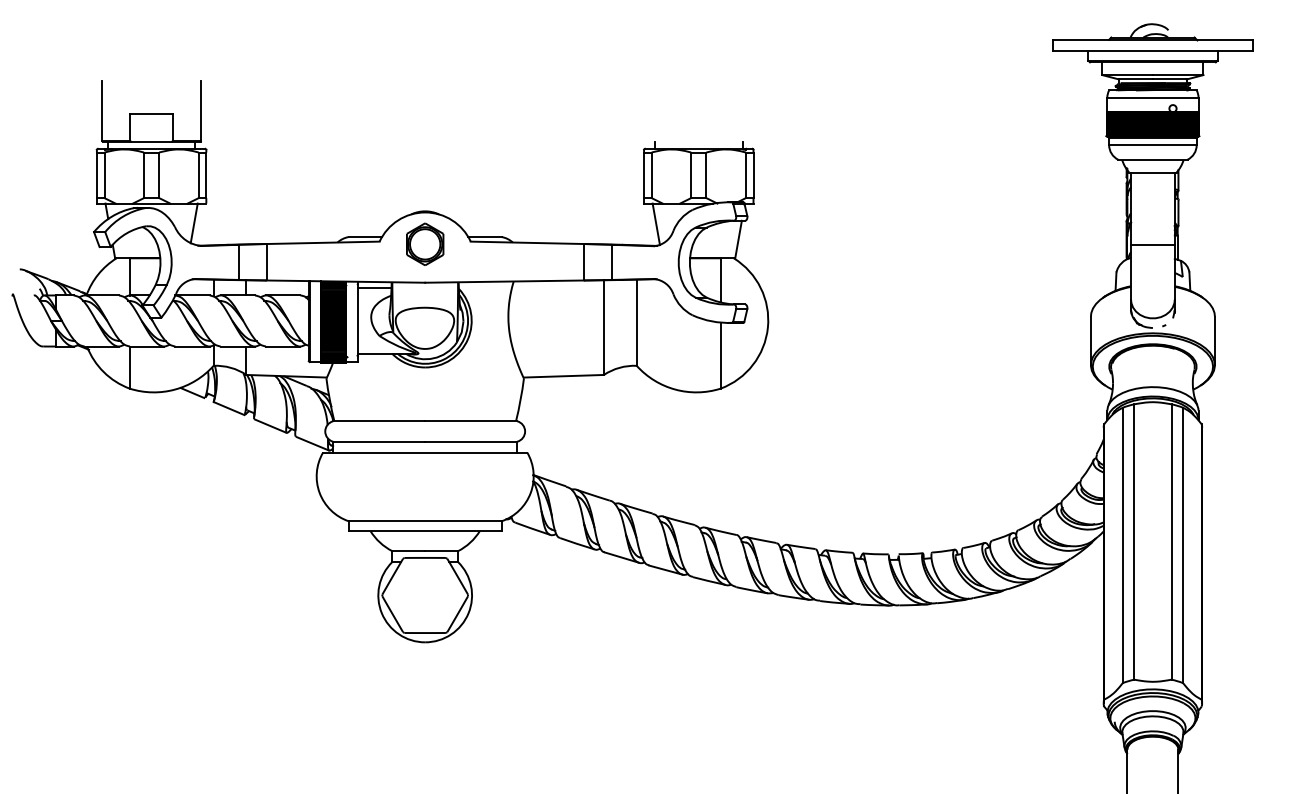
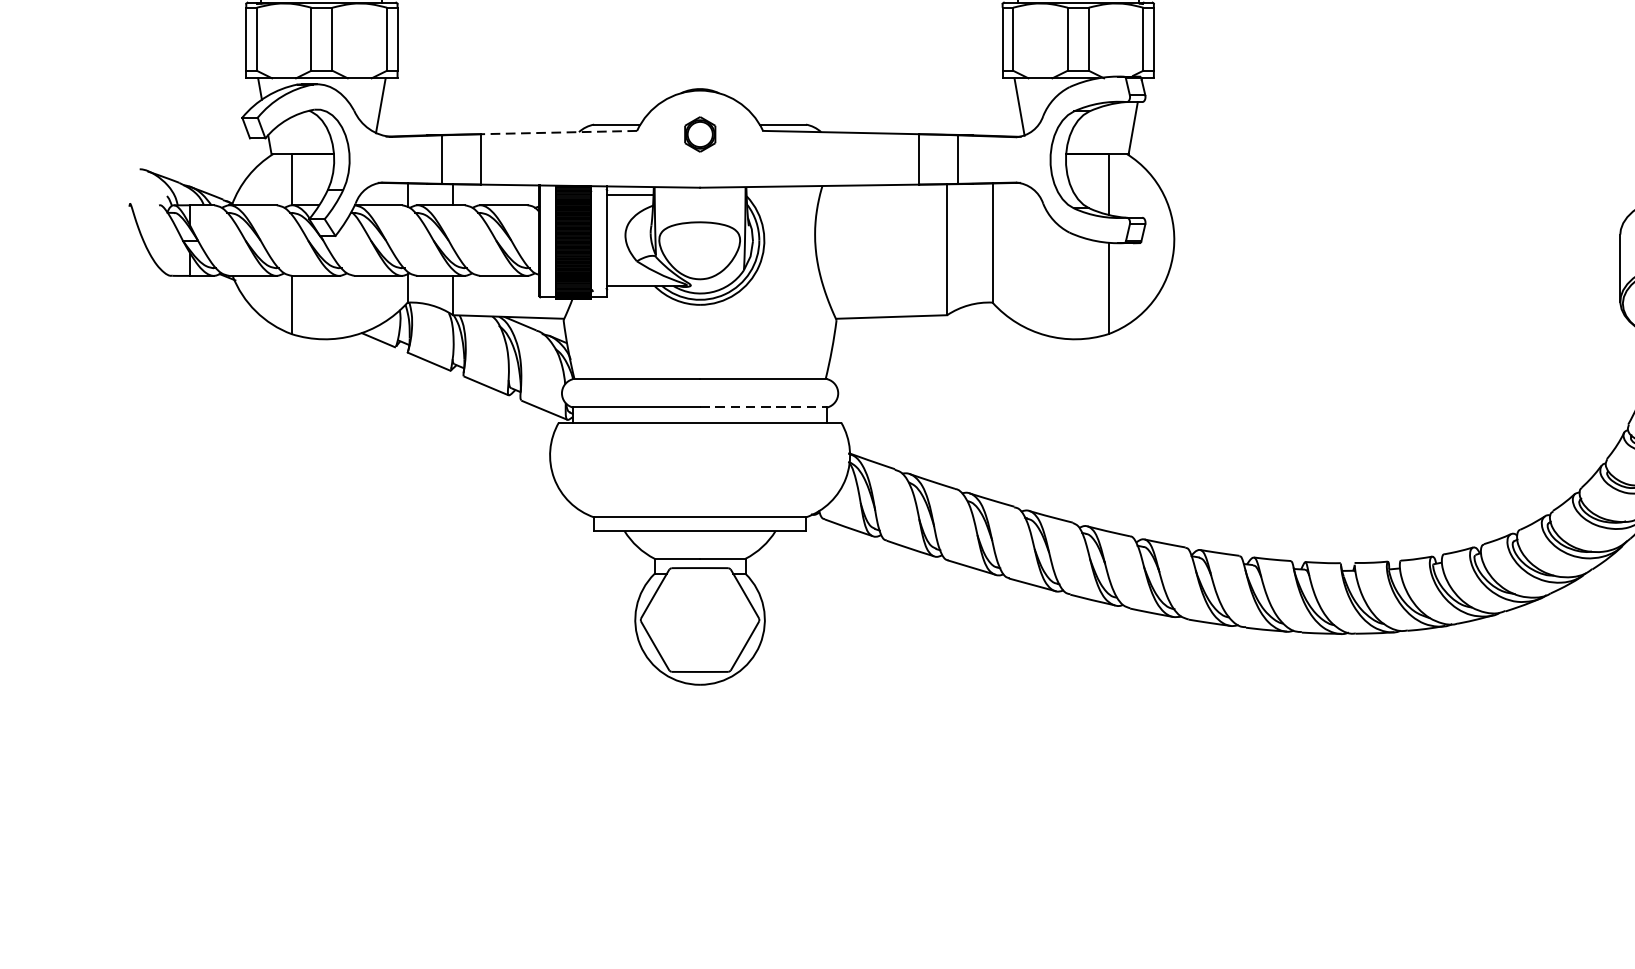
line: (323, 242) -> (559, 132), solid -> dashed
part: (425, 243) -> (700, 133), size x0.6
line: (471, 441) -> (764, 407), solid -> dashed

